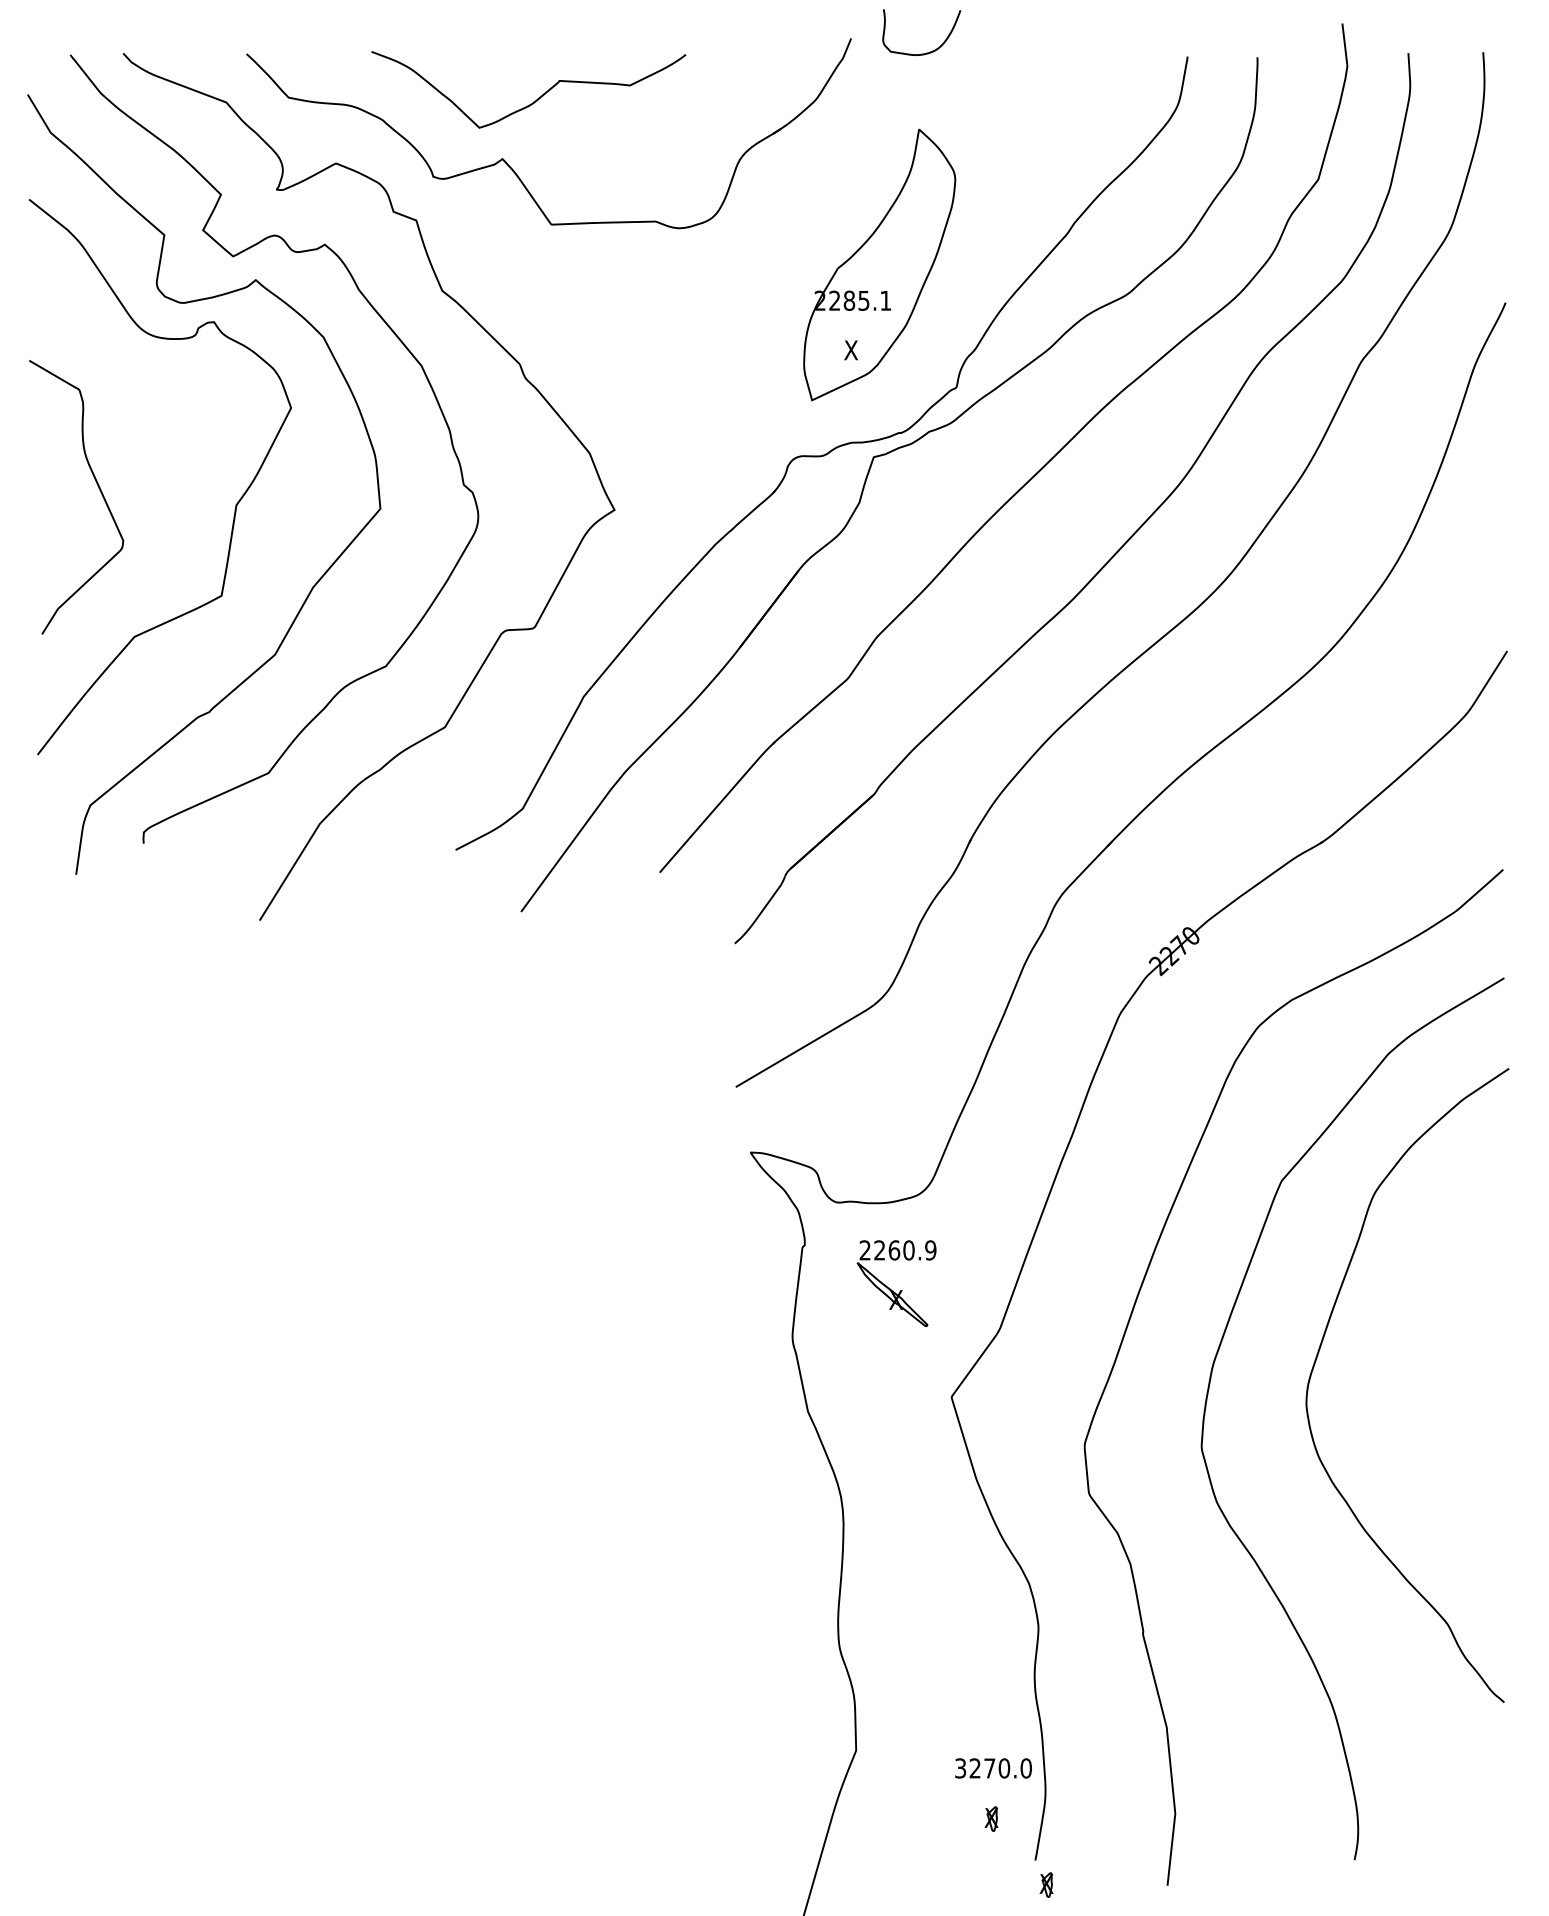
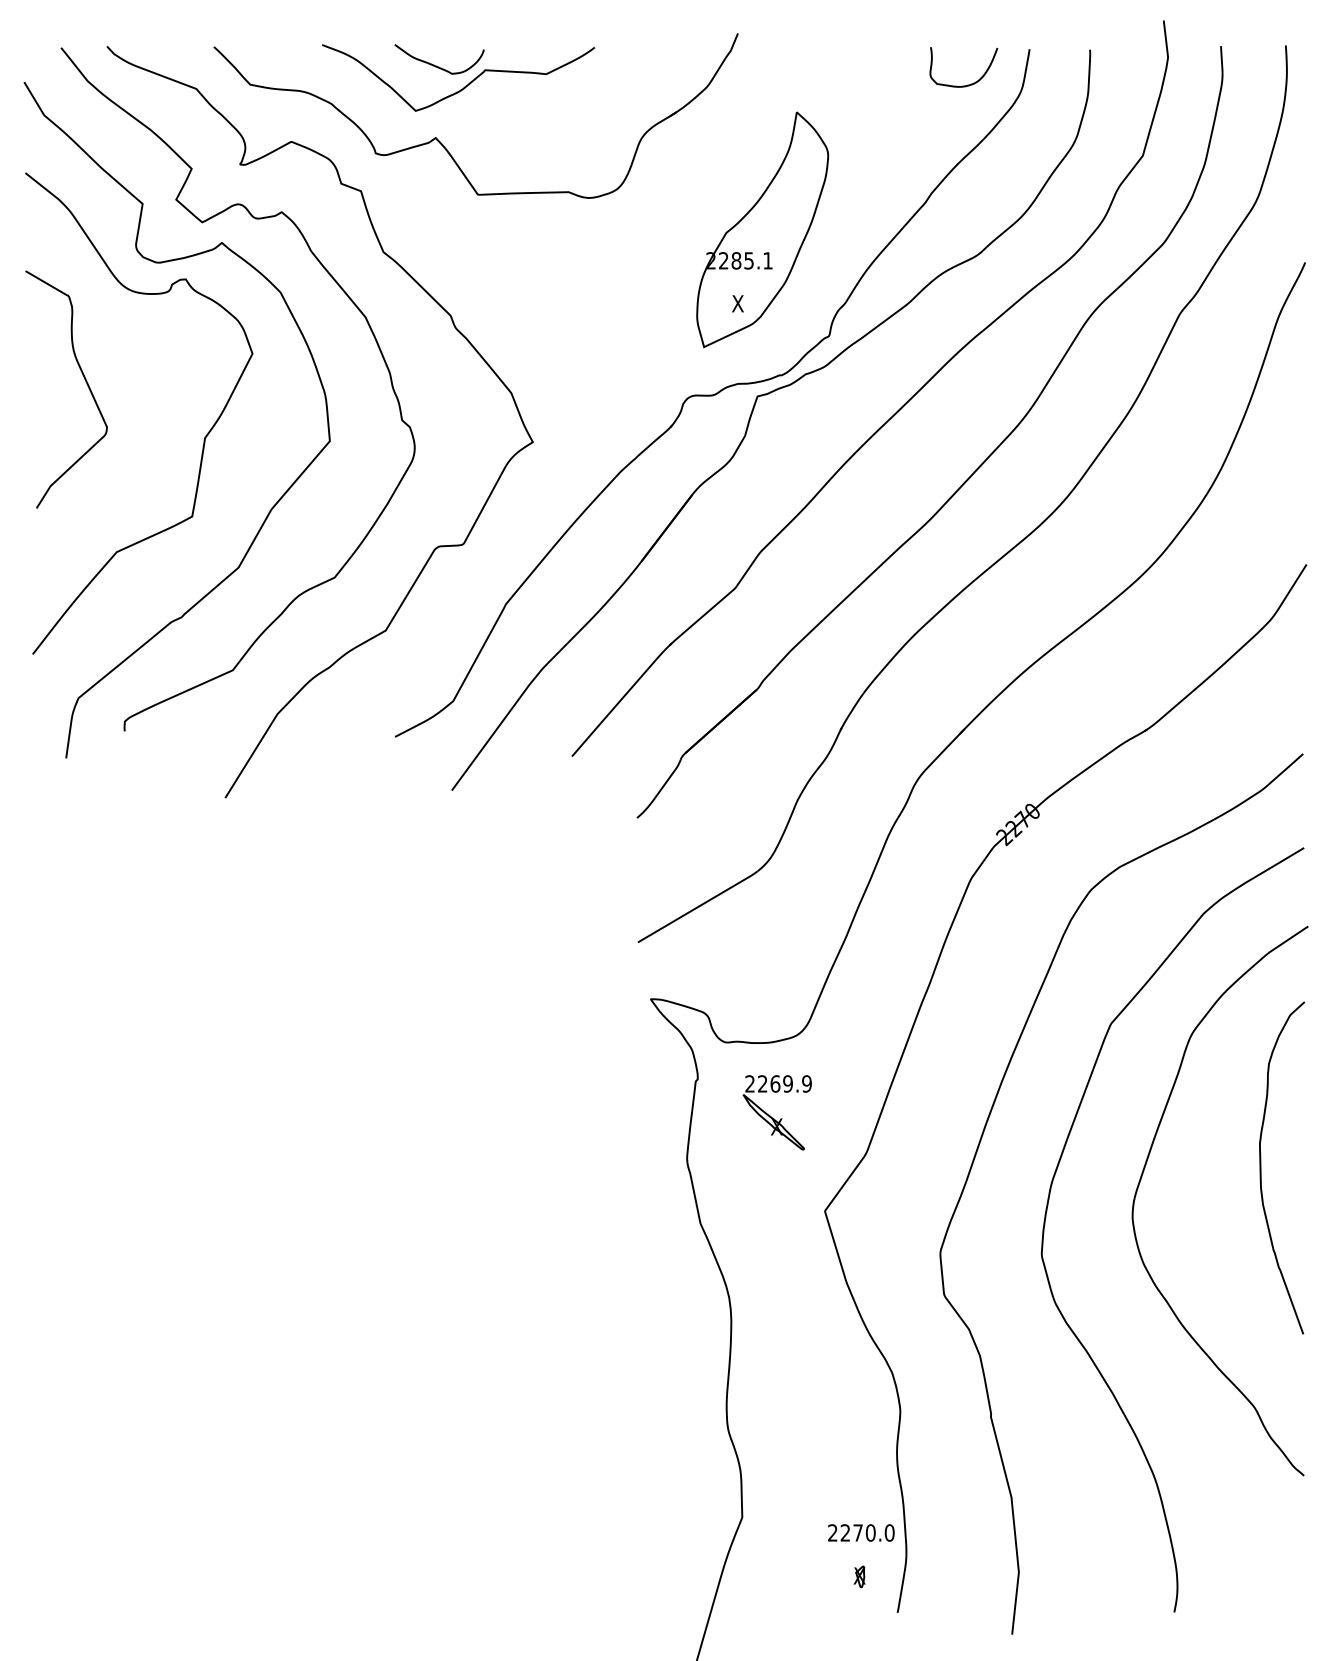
curve: (929, 51) -> (970, 83), moved
curve: (503, 75) -> (436, 65), added
curve: (97, 486) -> (84, 380), moved
text: (908, 1250) -> (787, 1084), 2260.9 -> 2269.9
curve: (1454, 1347) -> (1260, 1168), added
text: (960, 1768) -> (832, 1533), 3270.0 -> 2270.0
part: (1046, 1884) -> (907, 1633), removed

